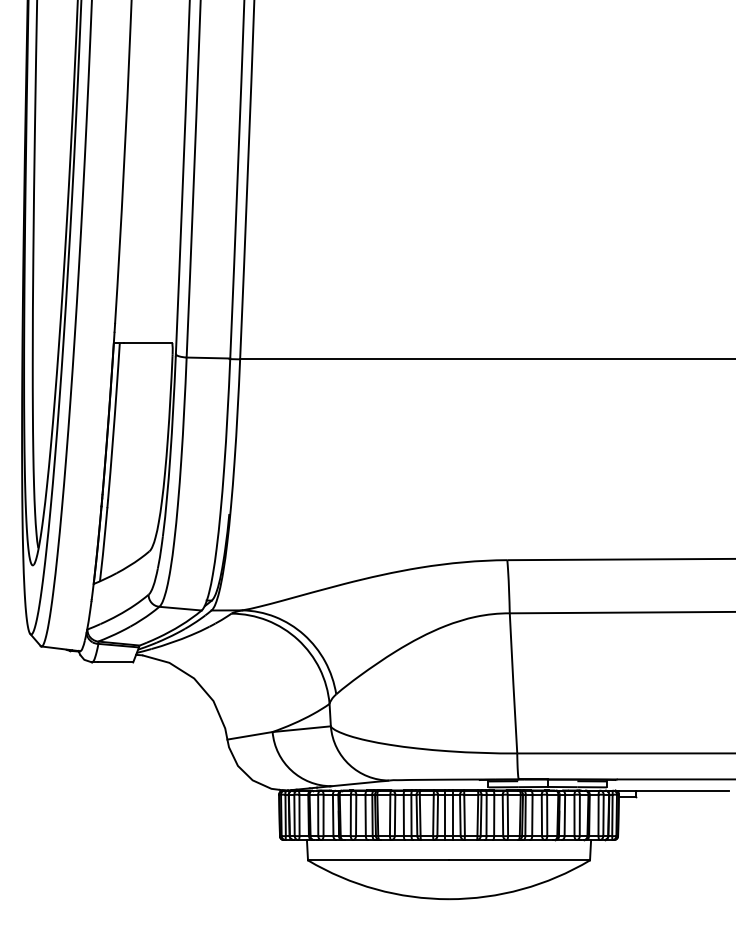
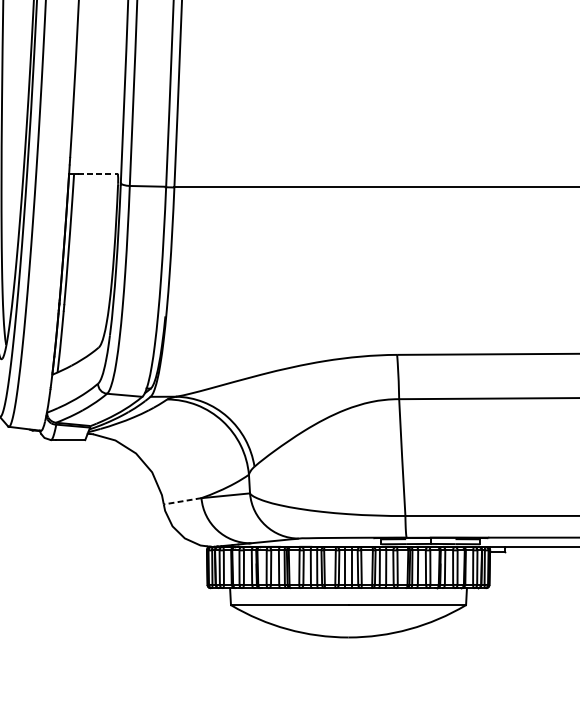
line: (148, 343) -> (98, 174), solid -> dashed
line: (250, 735) -> (183, 501), solid -> dashed

